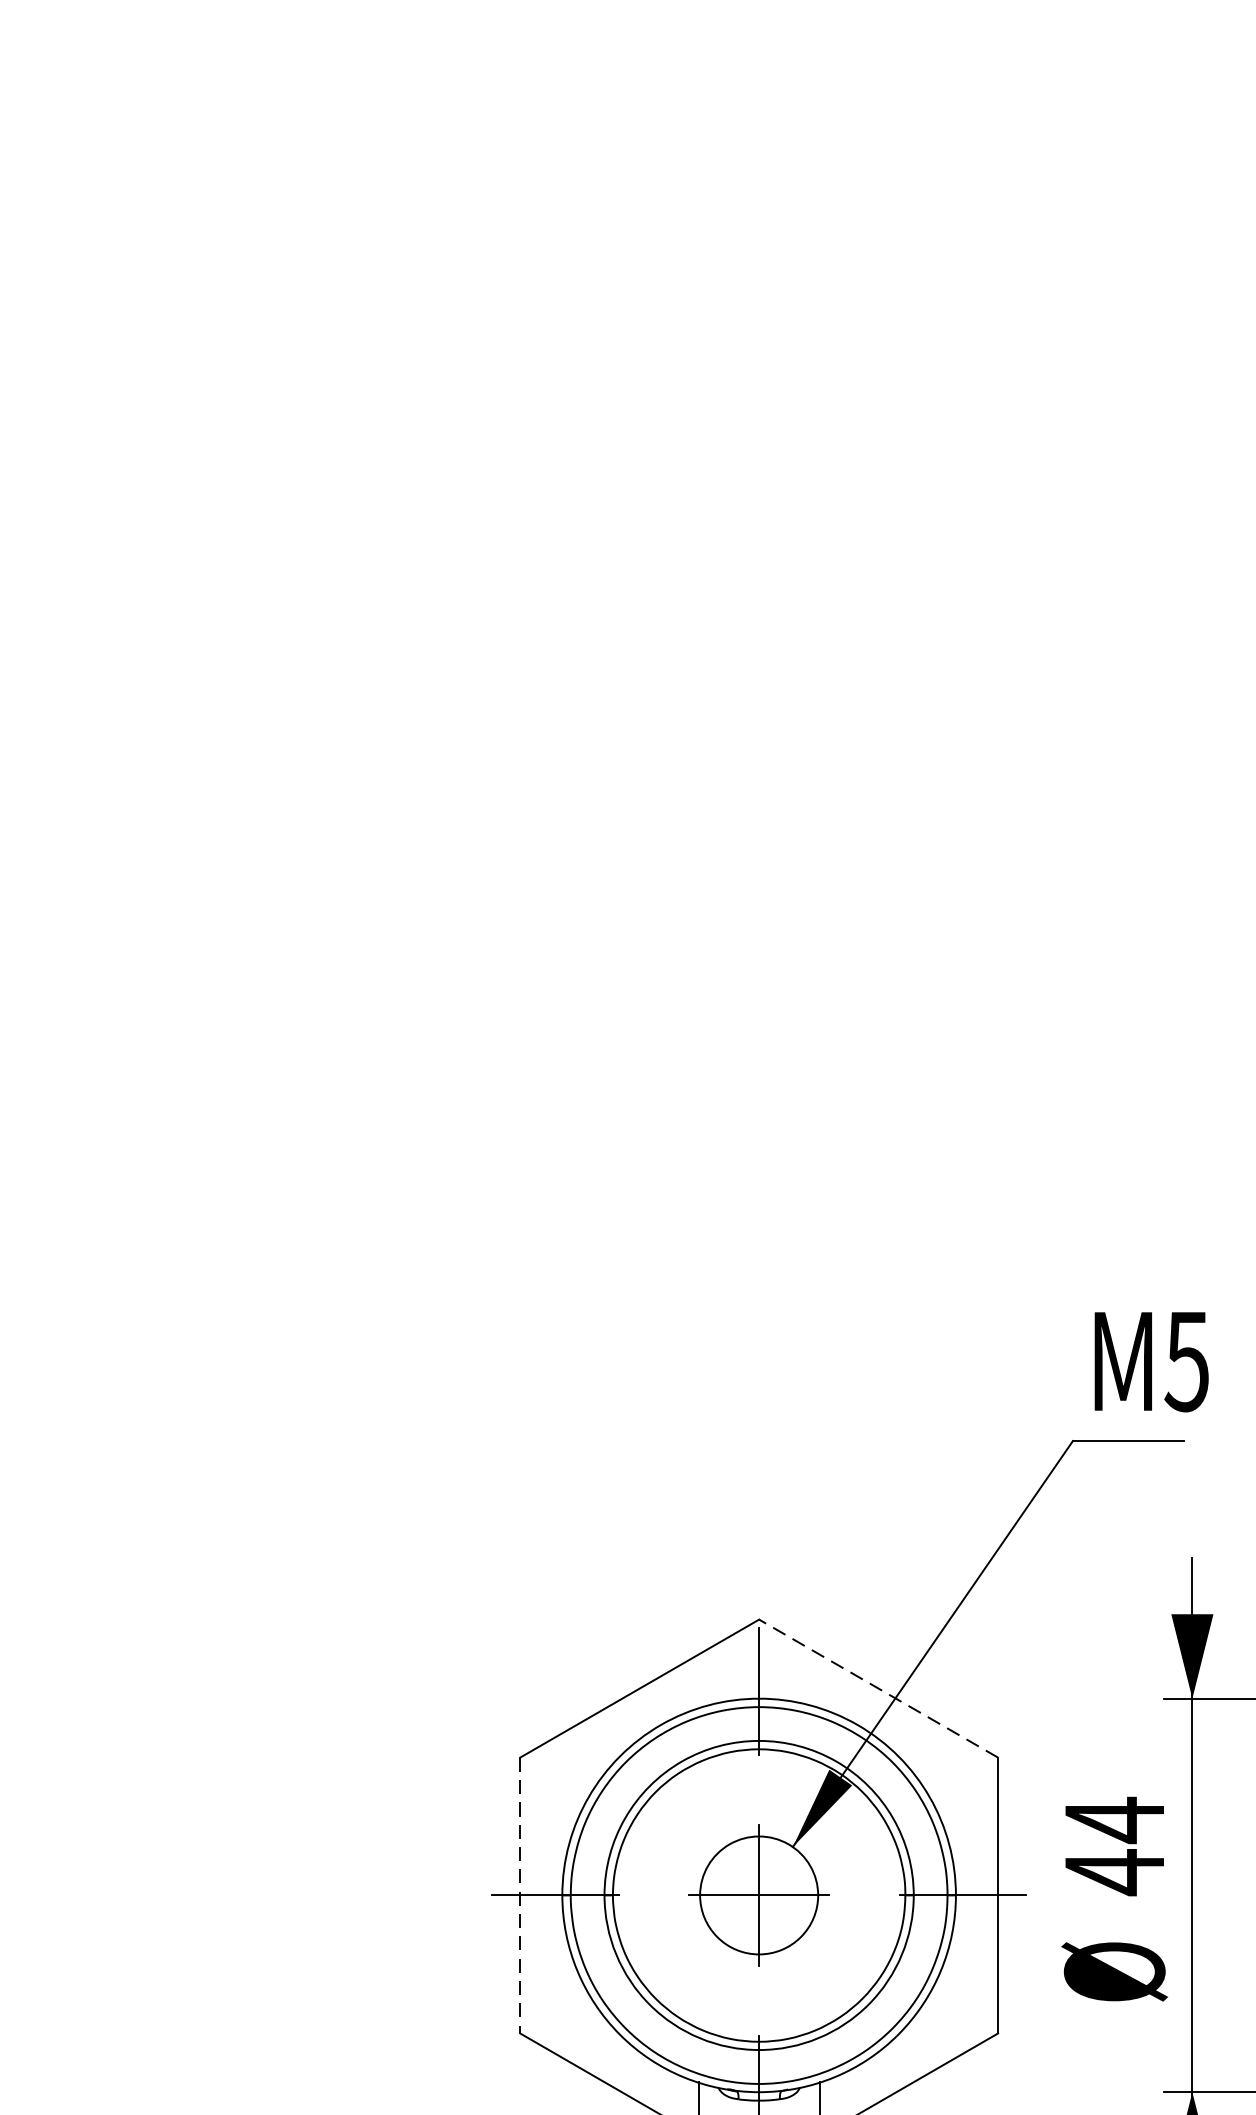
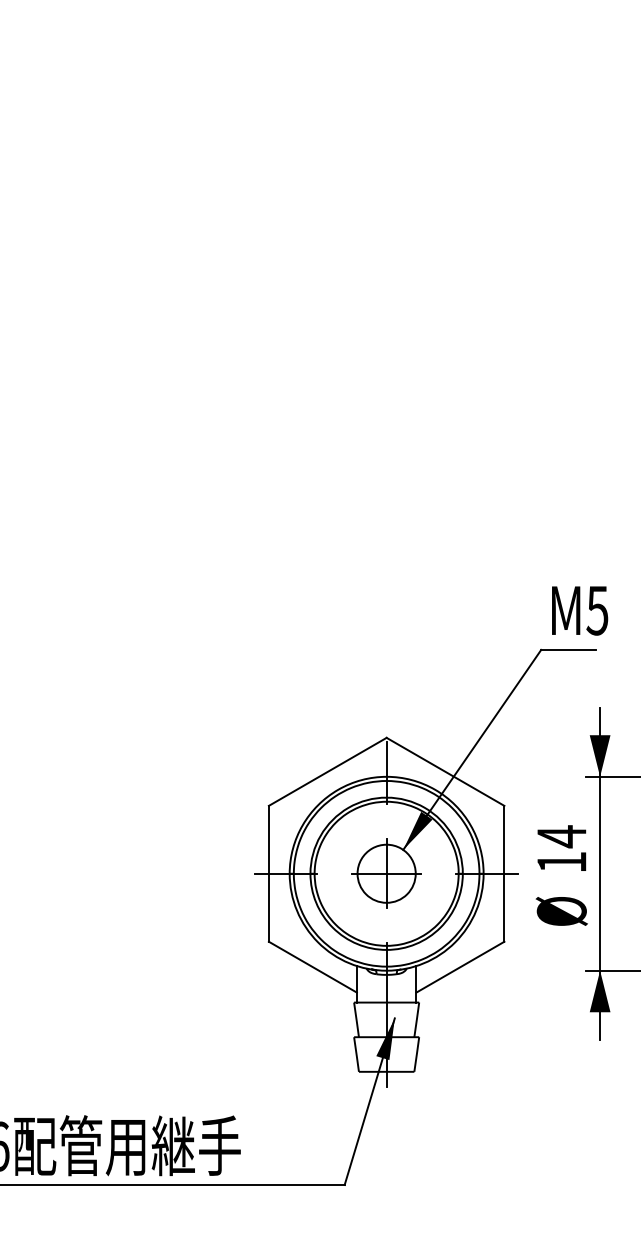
line: (878, 1687) -> (445, 771), dashed -> solid
text: (1114, 1872) -> (561, 862), 44 -> 14
line: (519, 1894) -> (268, 873), dashed -> solid

